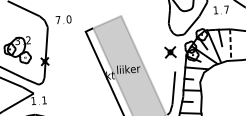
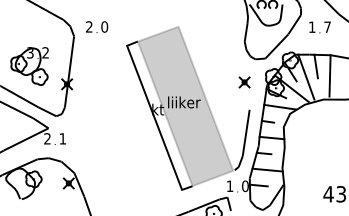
text: (58, 19) -> (89, 26), 7 -> 2
line: (230, 43) -> (330, 75), dashed -> solid
part: (170, 52) -> (244, 82), size x0.71
text: (33, 100) -> (47, 138), 1 -> 2

